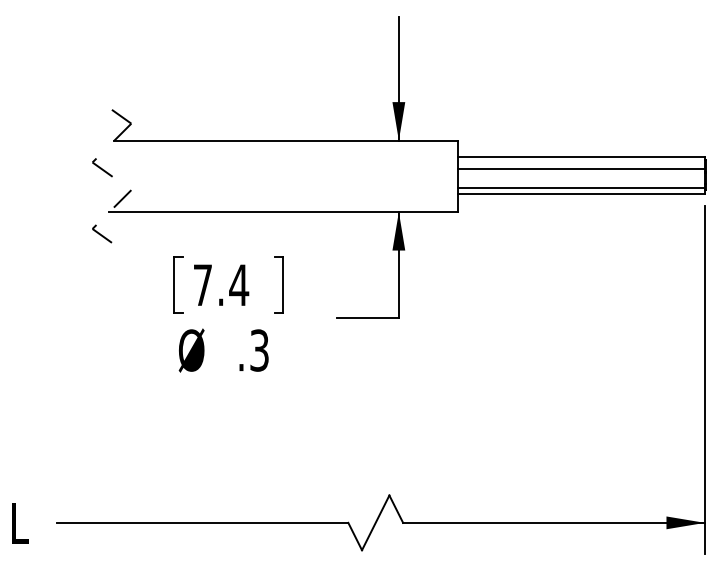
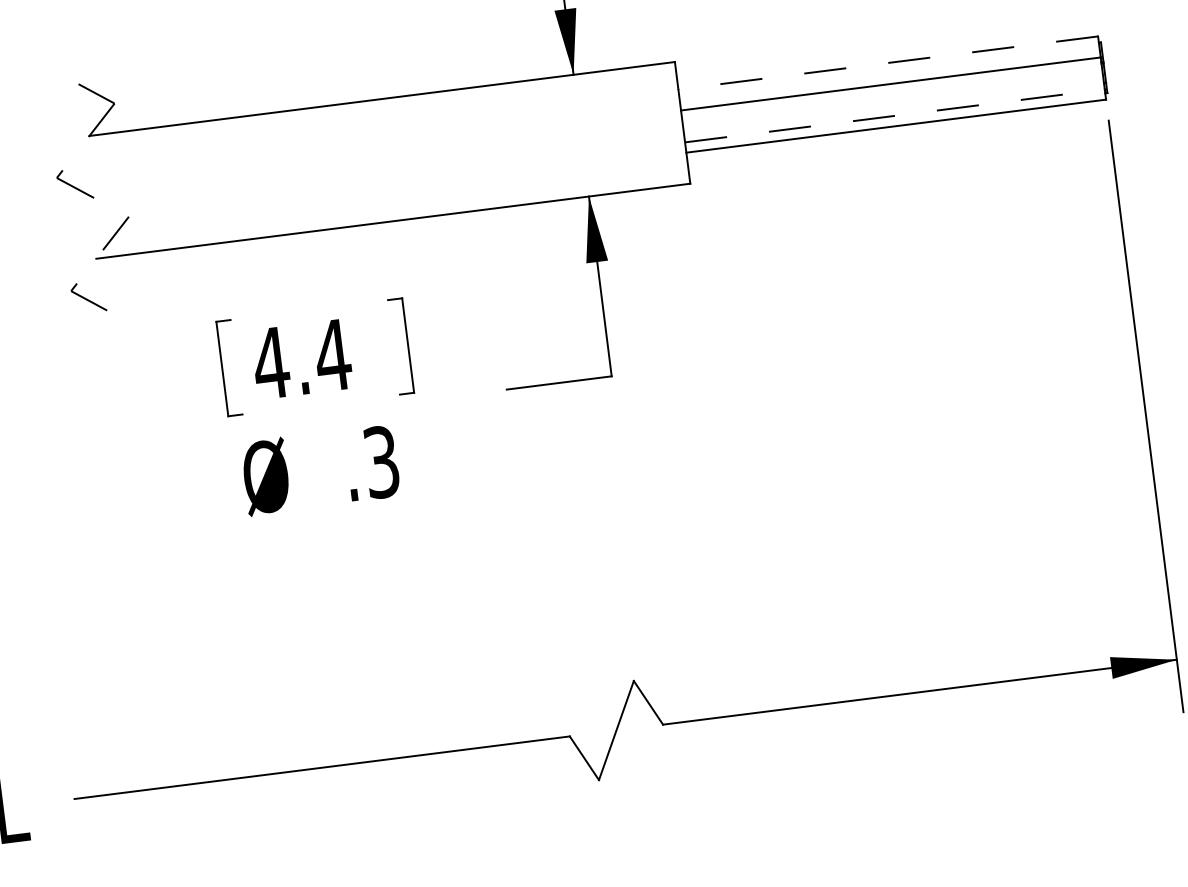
line: (581, 156) -> (887, 62), solid -> dashed
line: (582, 187) -> (896, 115), solid -> dashed
text: (202, 284) -> (270, 362), 7.4 -> 4.4

